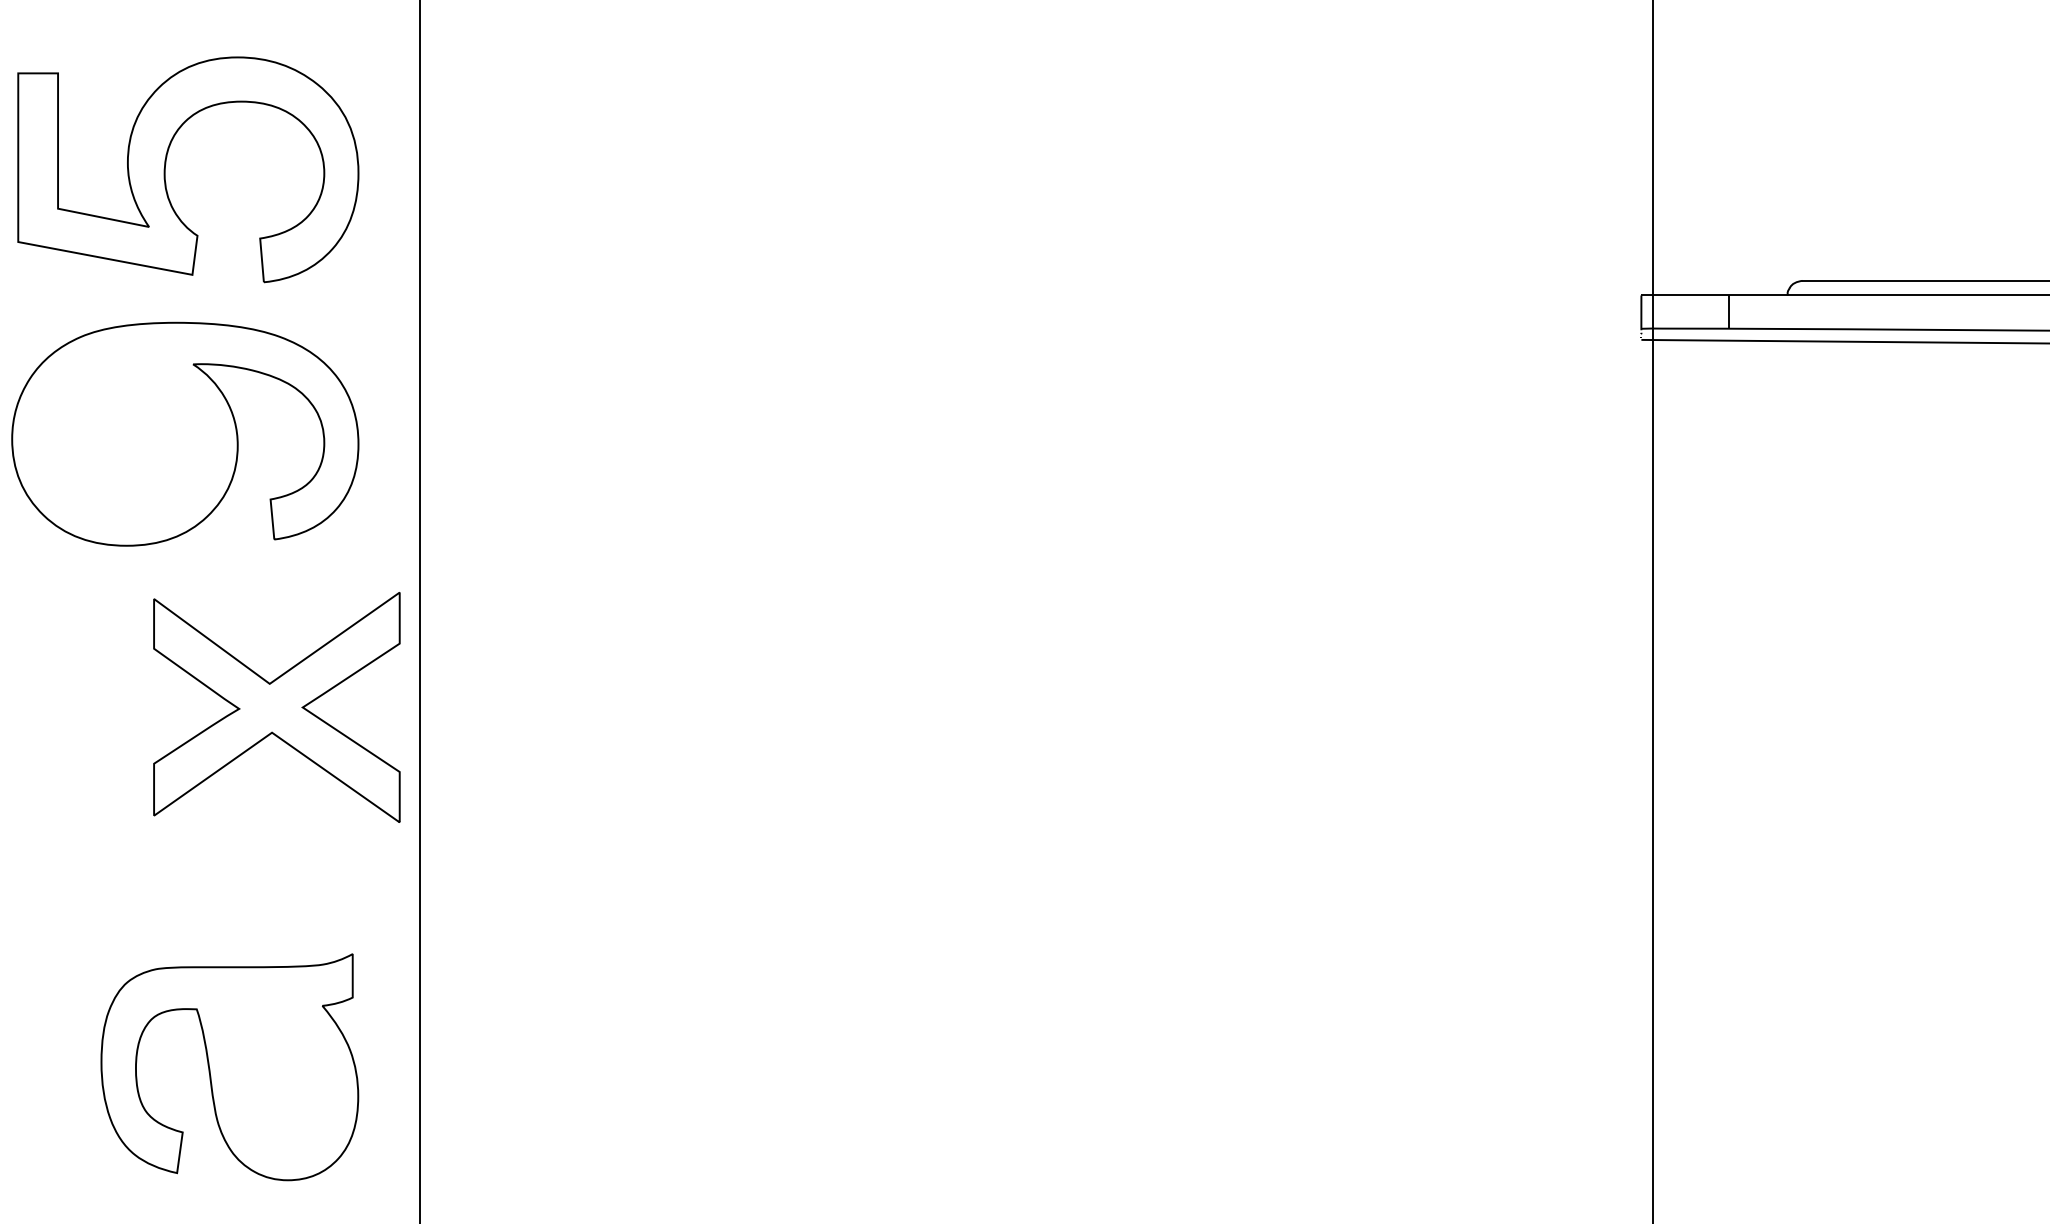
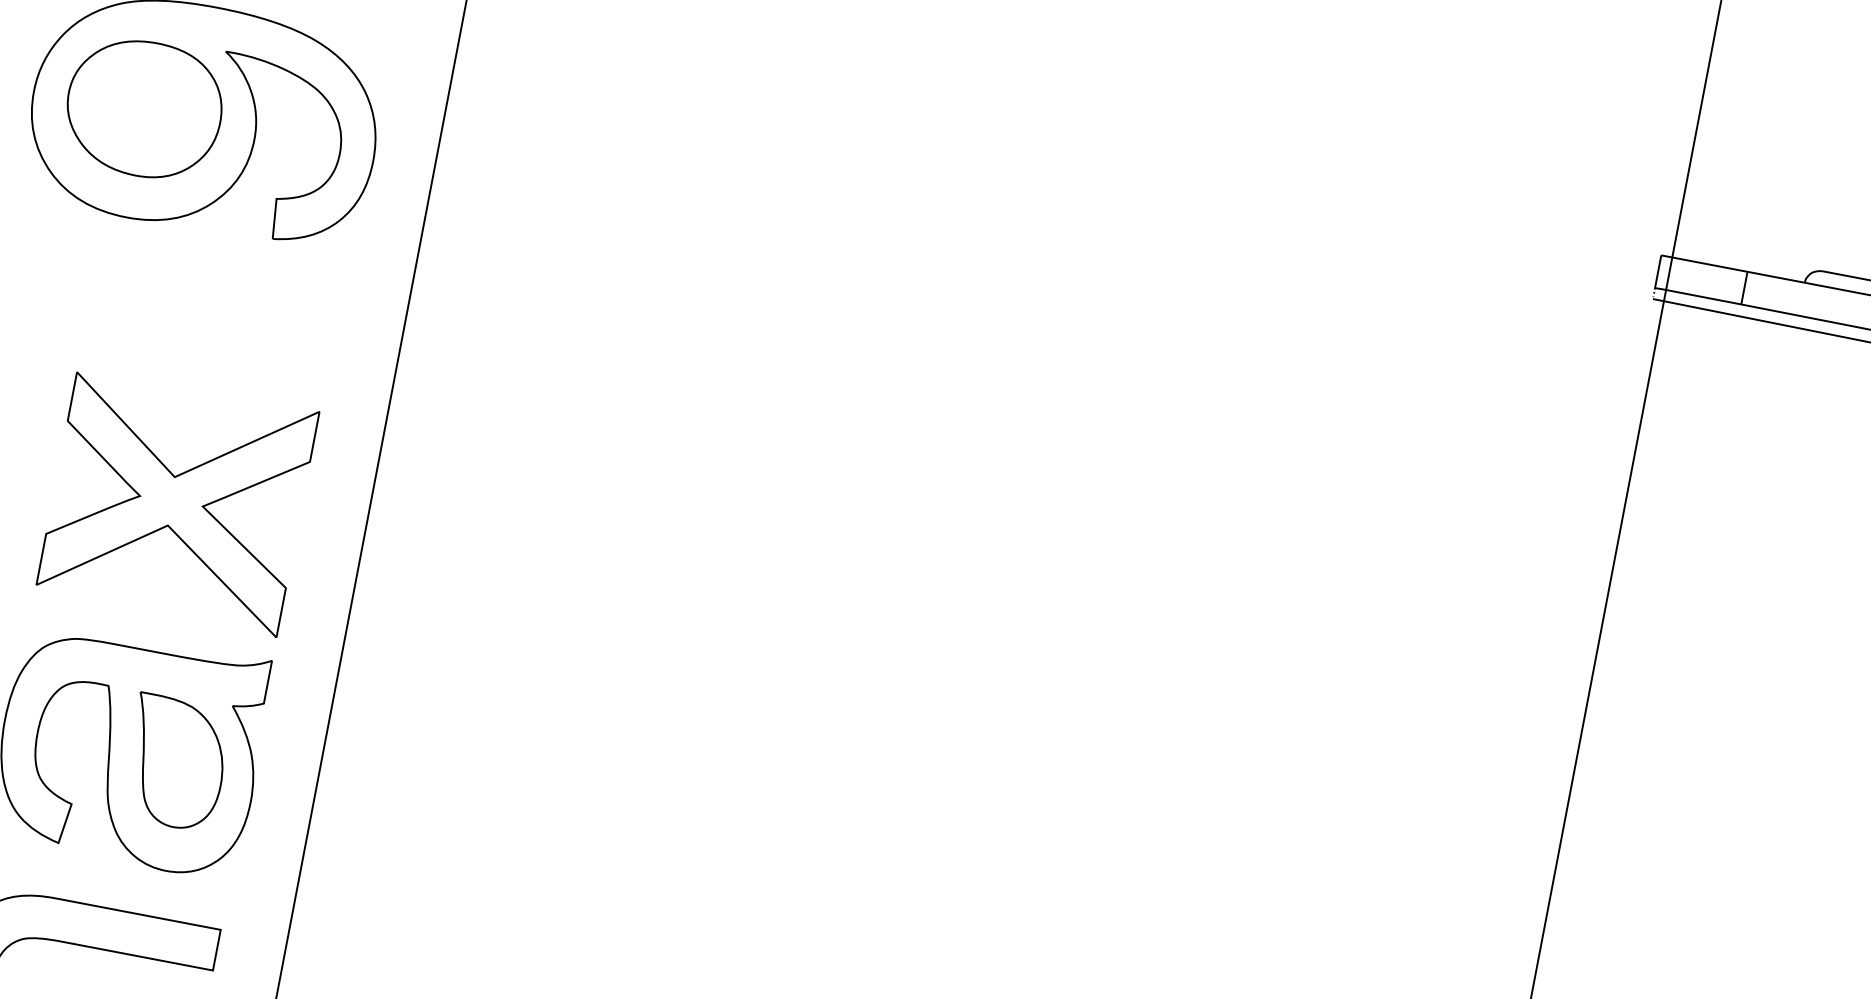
part: (123, 435) -> (144, 108), added
part: (276, 707) -> (176, 501), moved
part: (277, 1072) -> (175, 763), added

